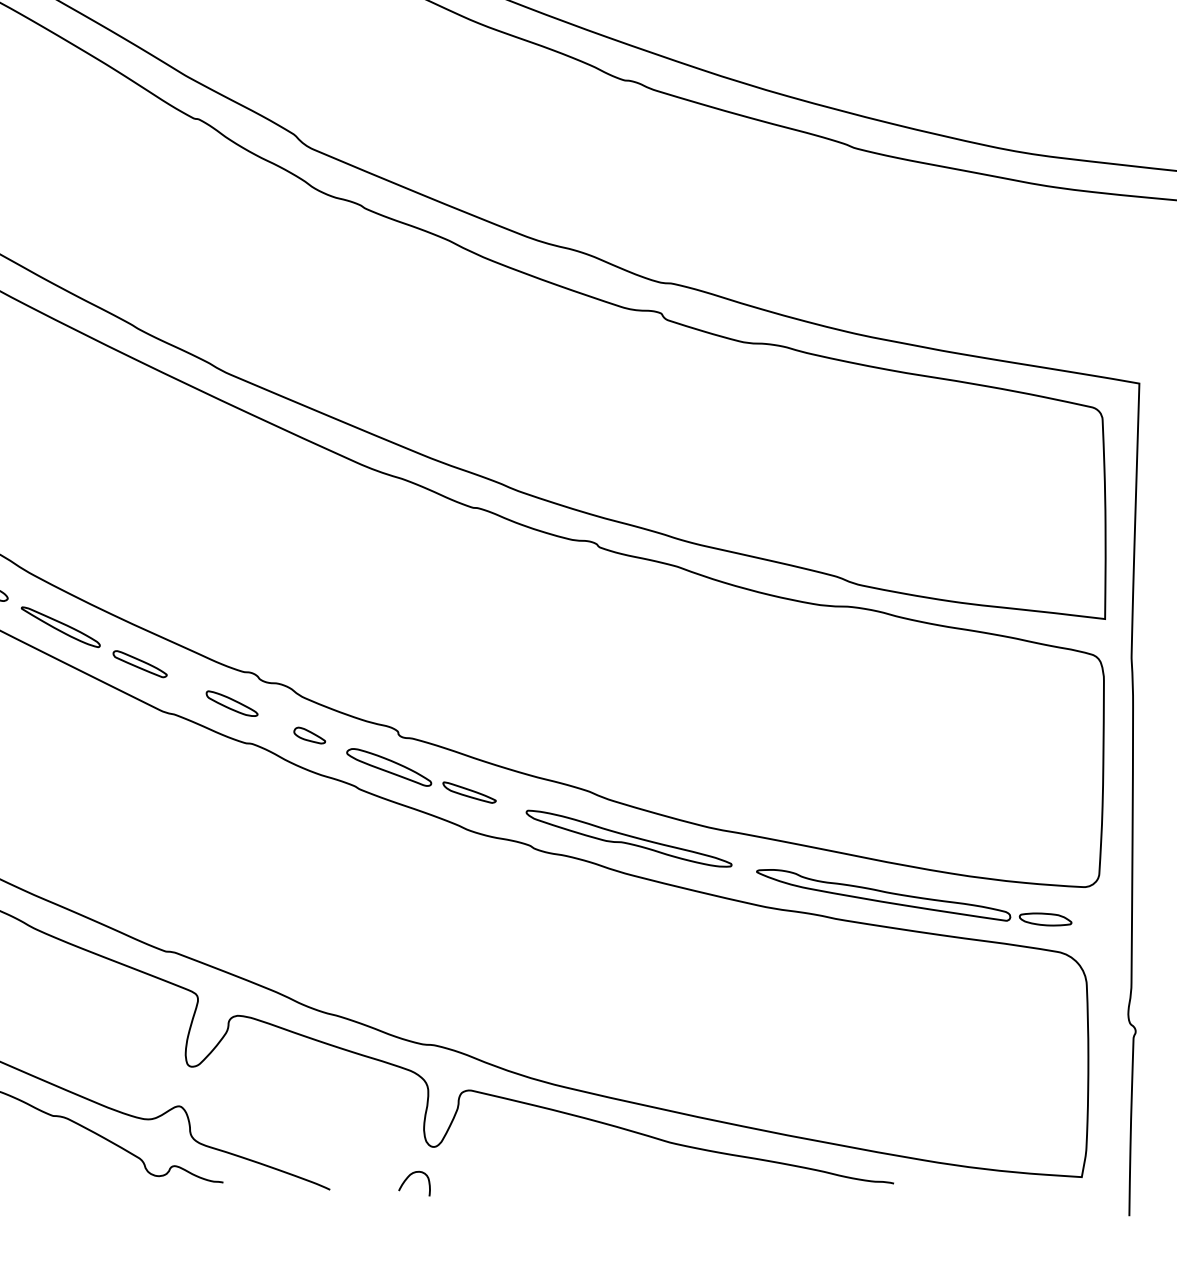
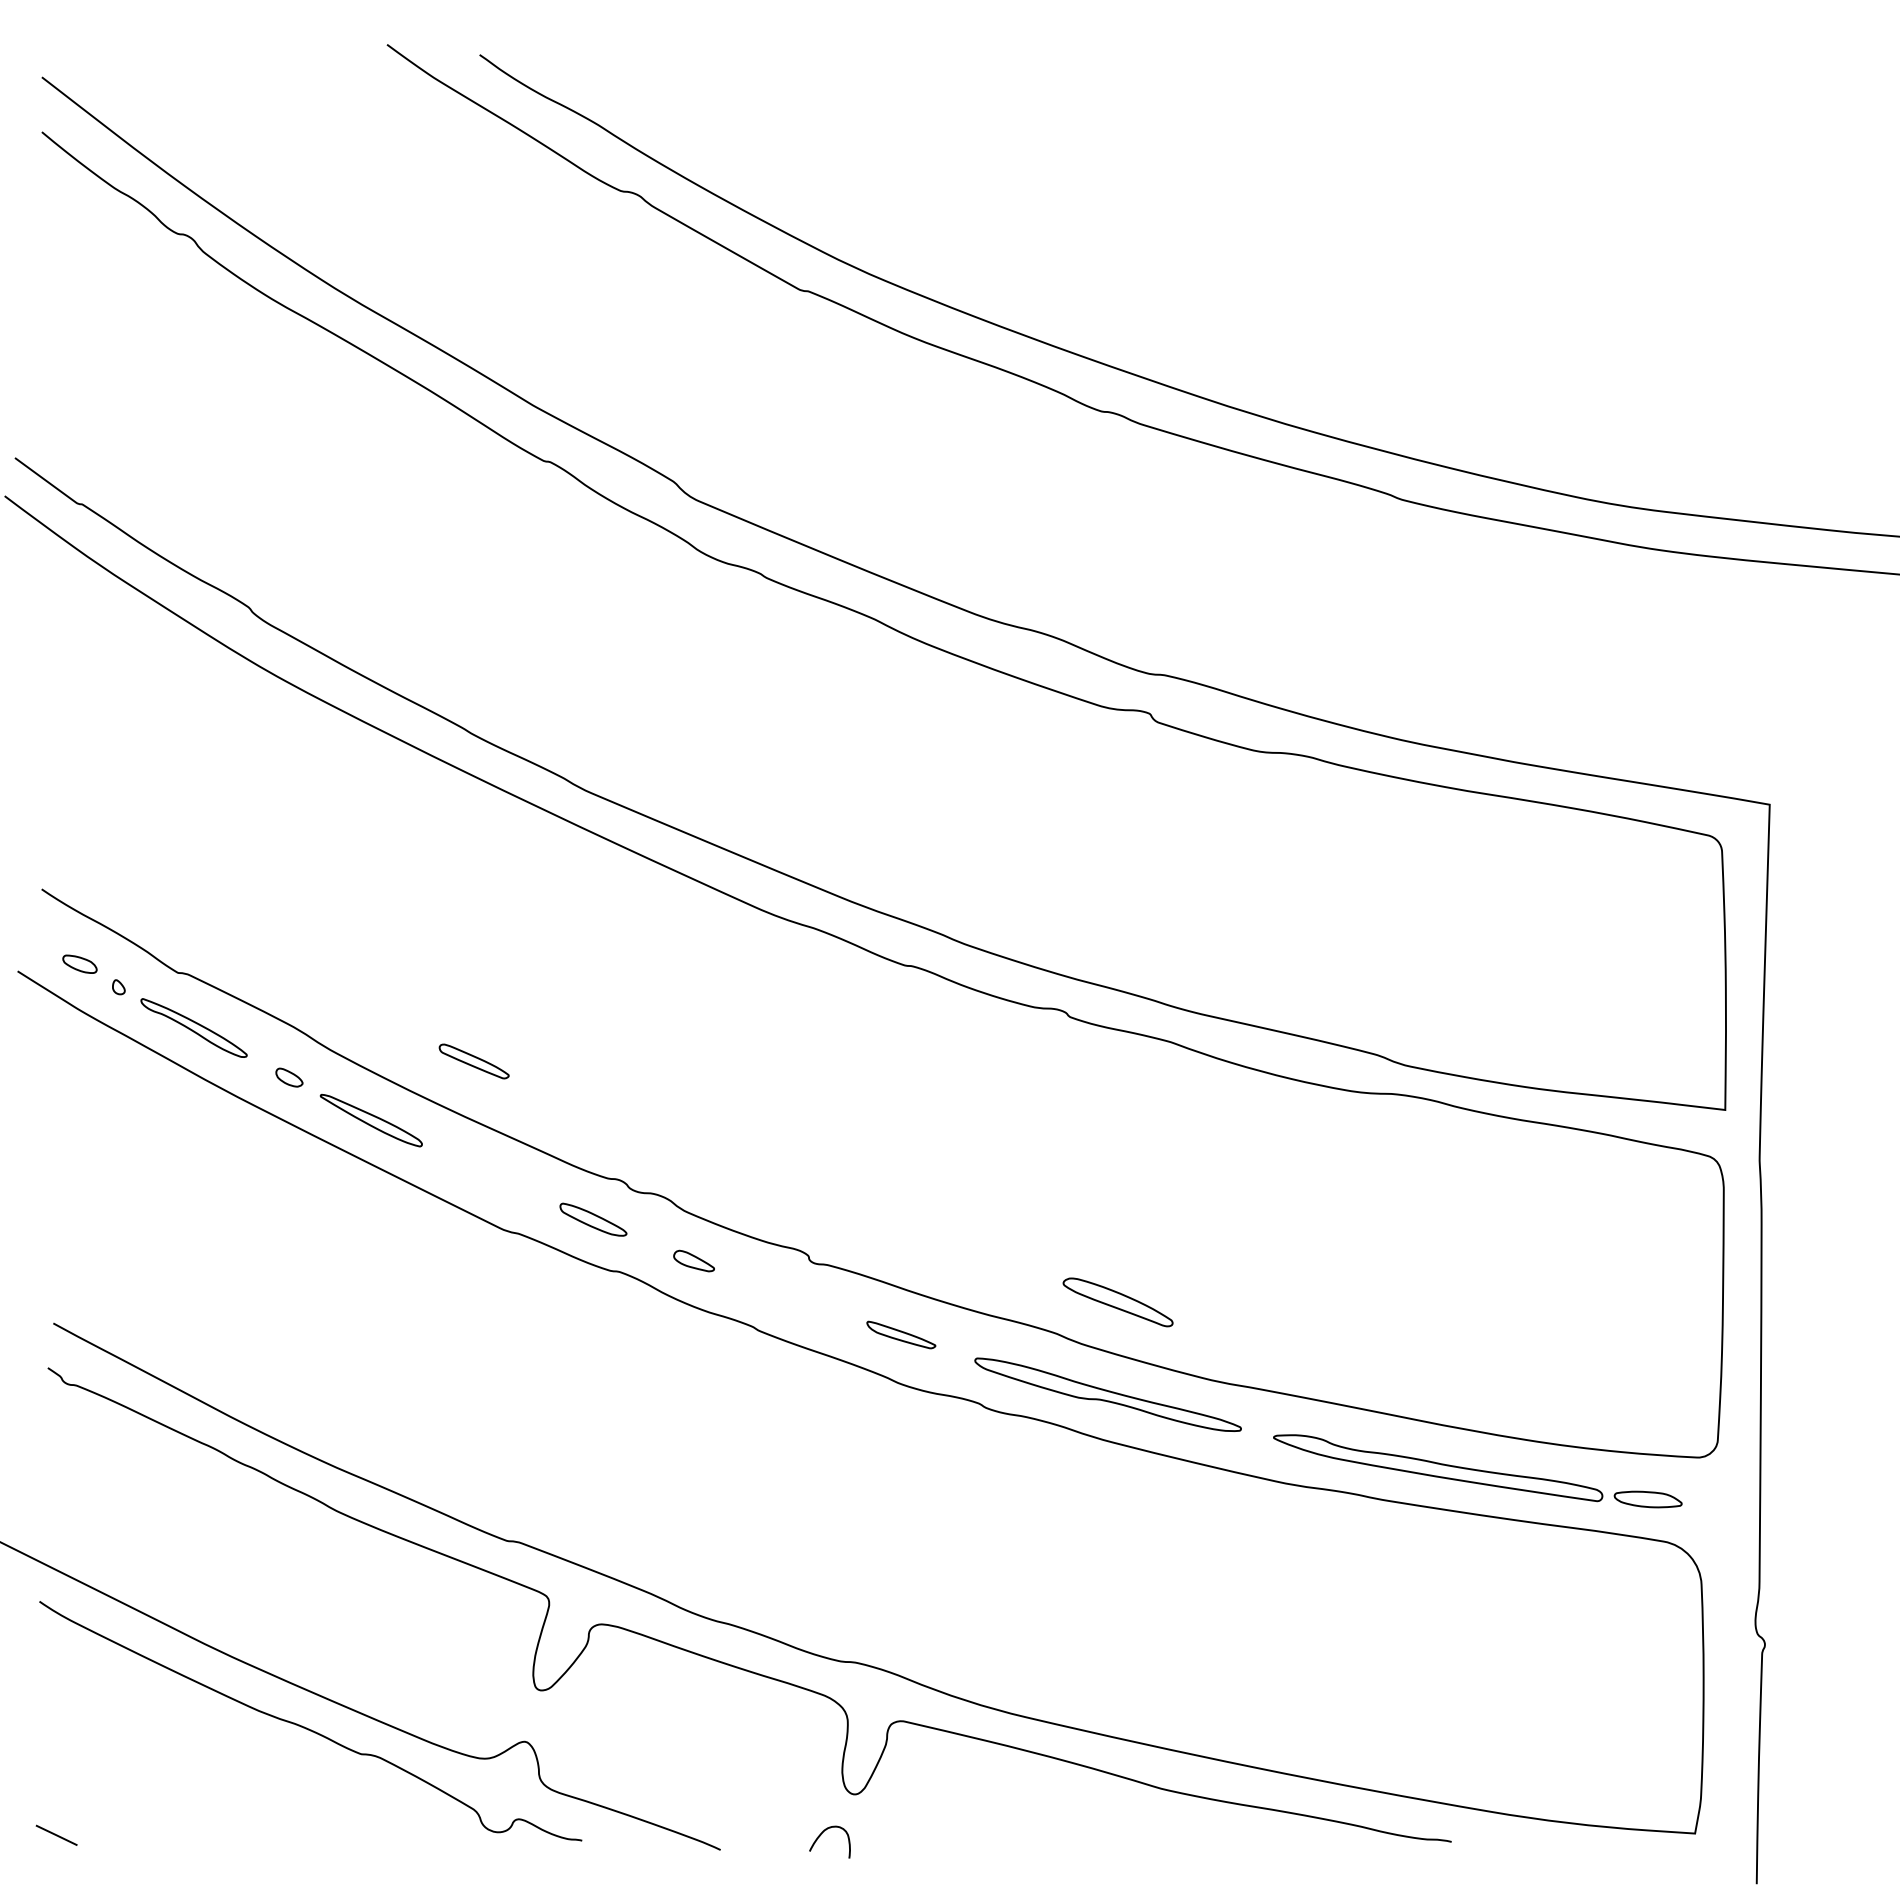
part: (139, 664) -> (473, 1061), moved
part: (388, 767) -> (1117, 1302), moved

